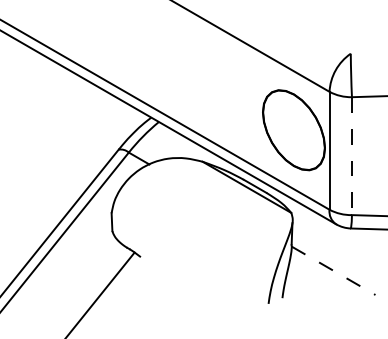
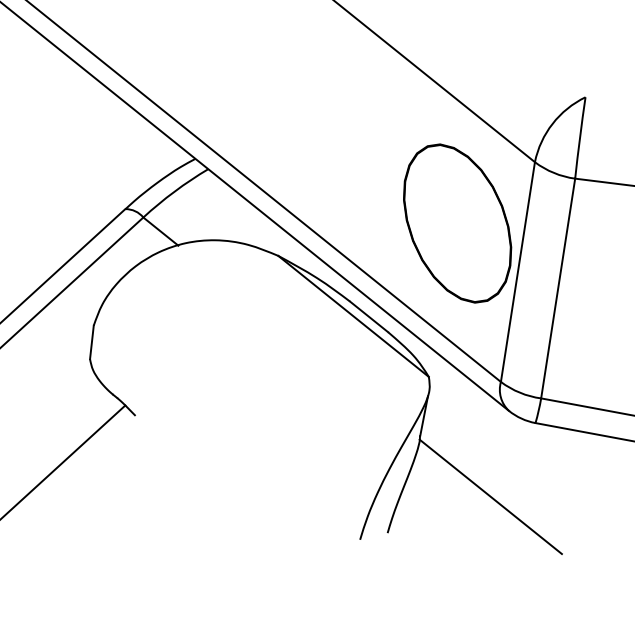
line: (351, 156) -> (557, 289), dashed -> solid
line: (334, 271) -> (492, 498), dashed -> solid

